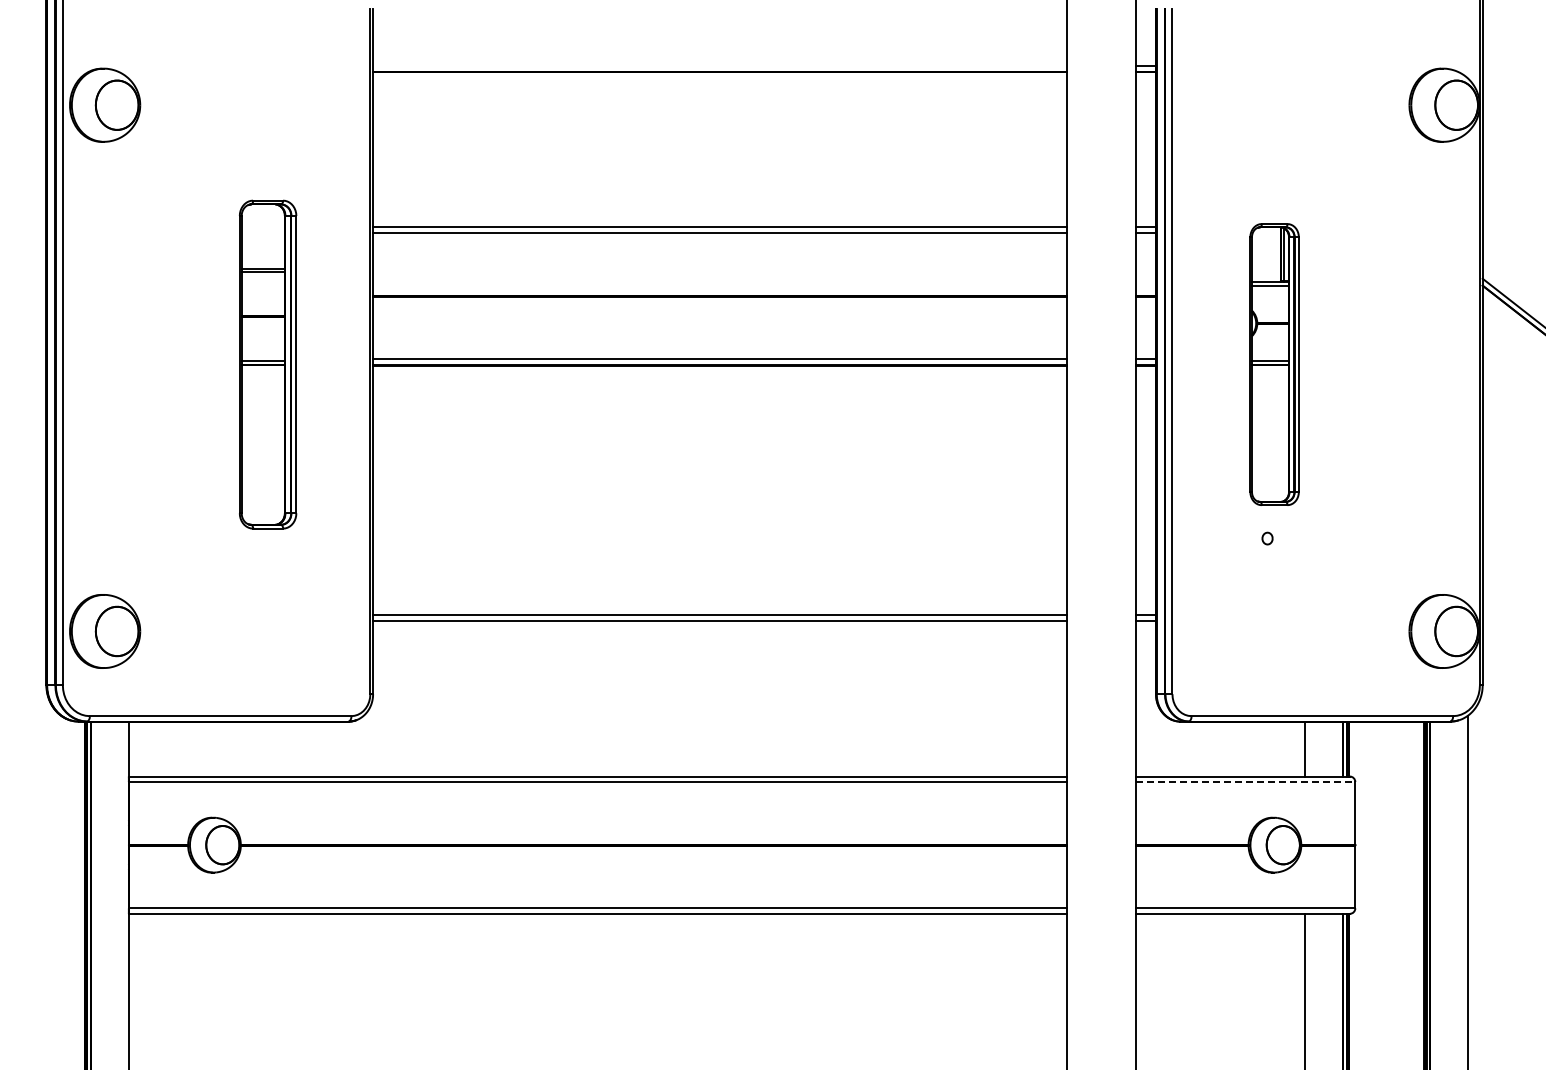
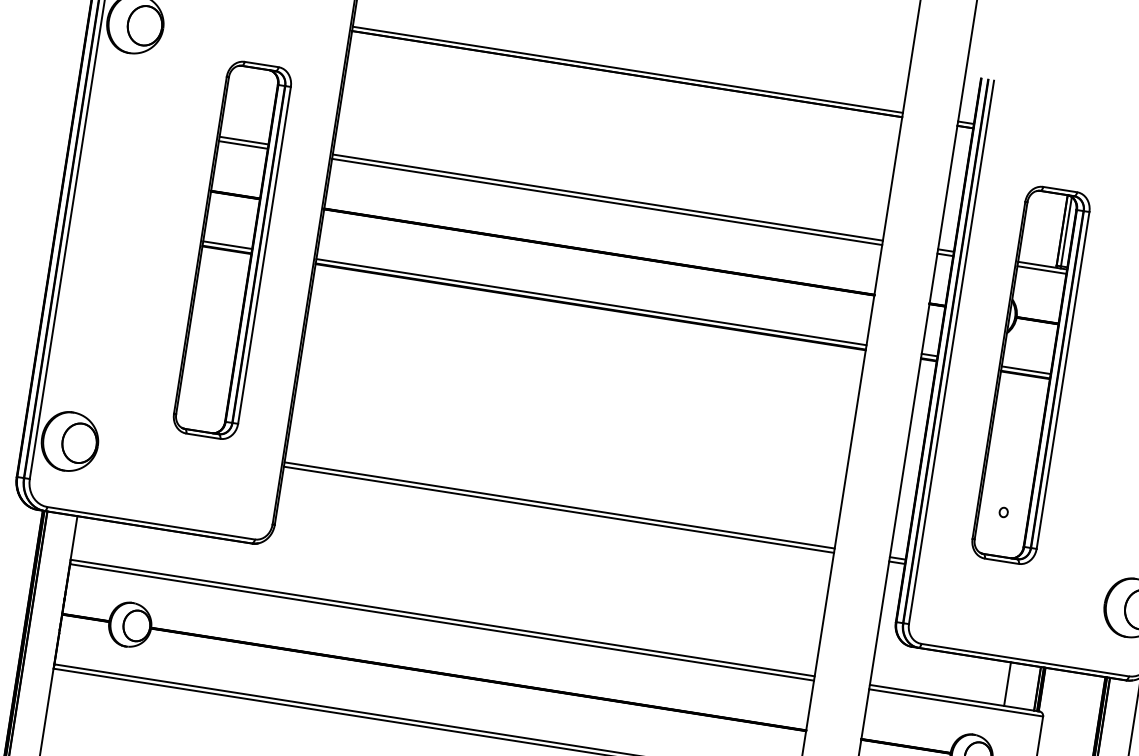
line: (719, 66) -> (627, 69), added
part: (267, 364) -> (231, 250), size x1.43
part: (1274, 364) -> (1030, 375), size x1.67
line: (1245, 782) -> (955, 703), dashed -> solid

